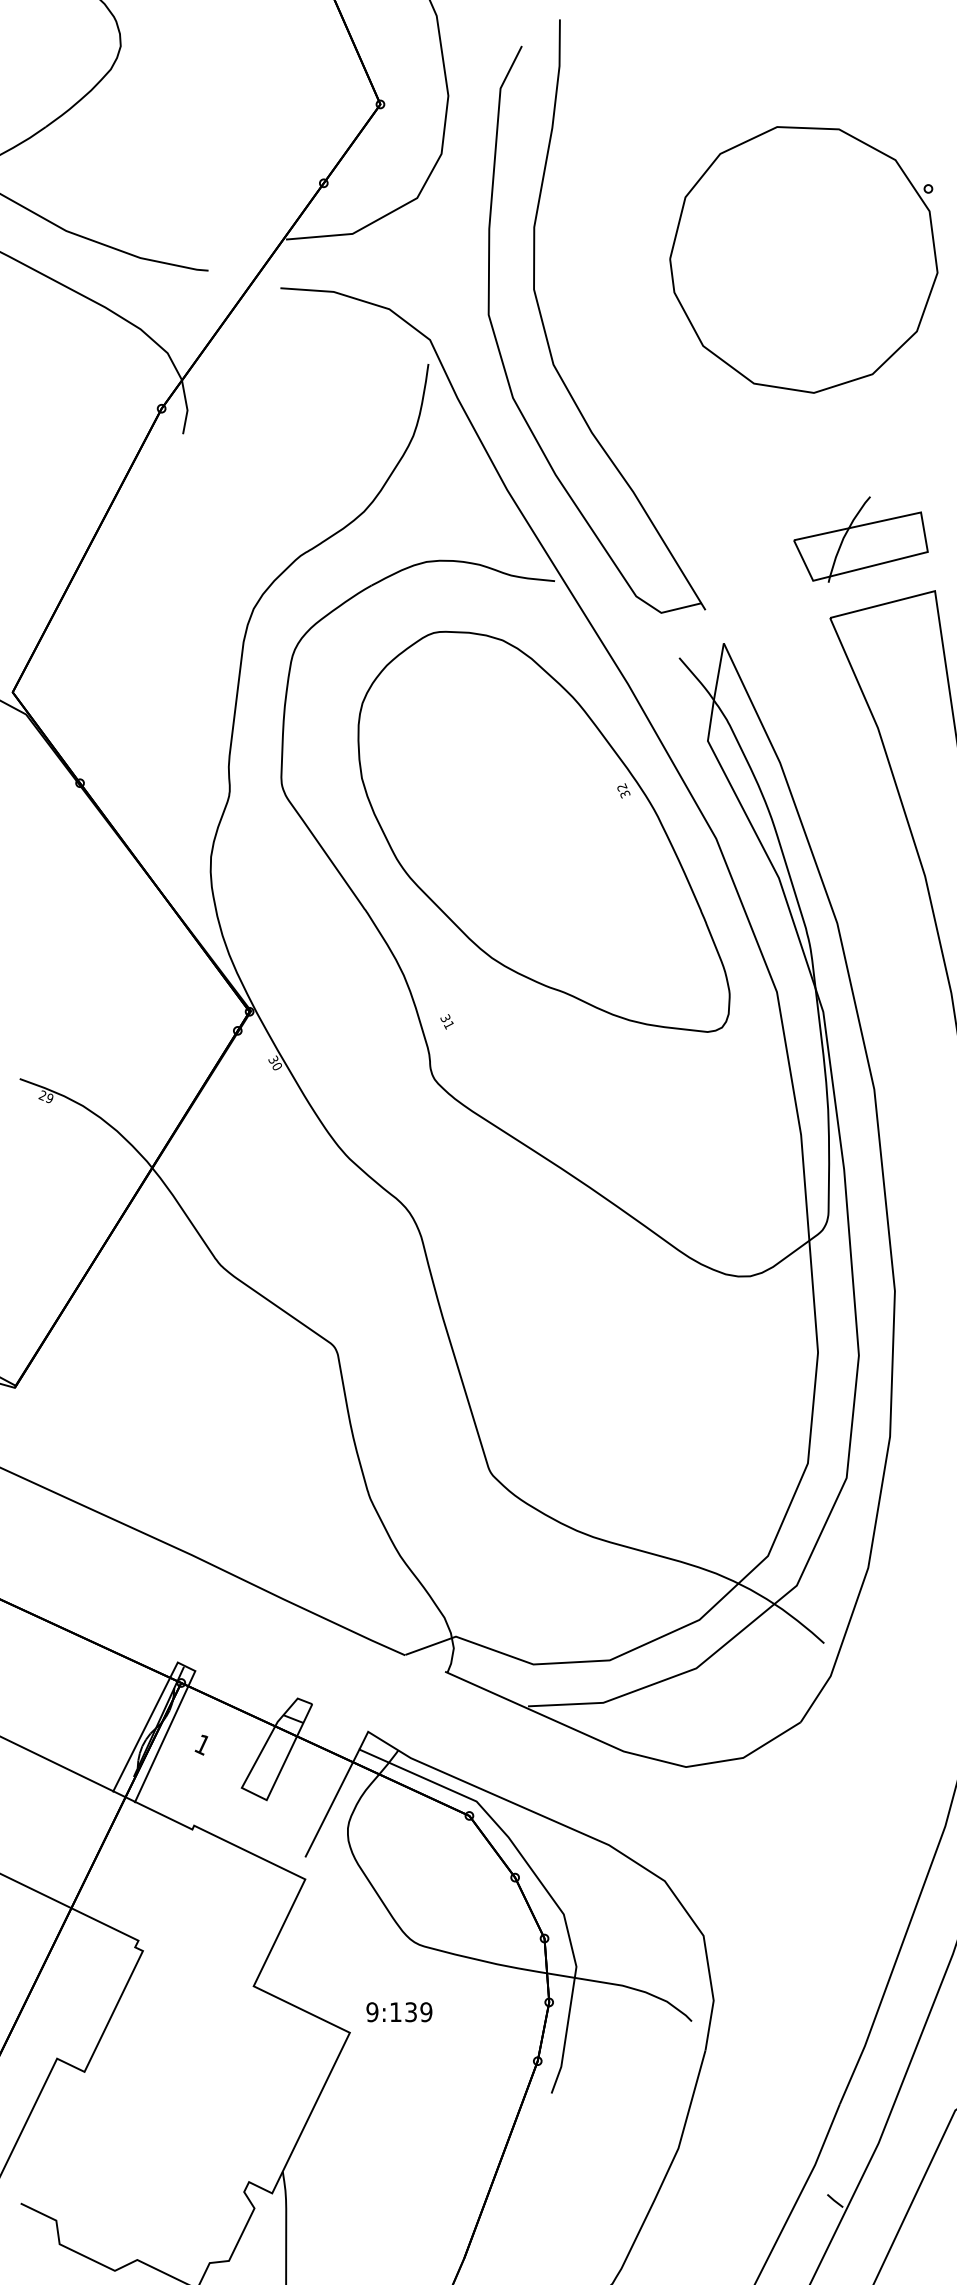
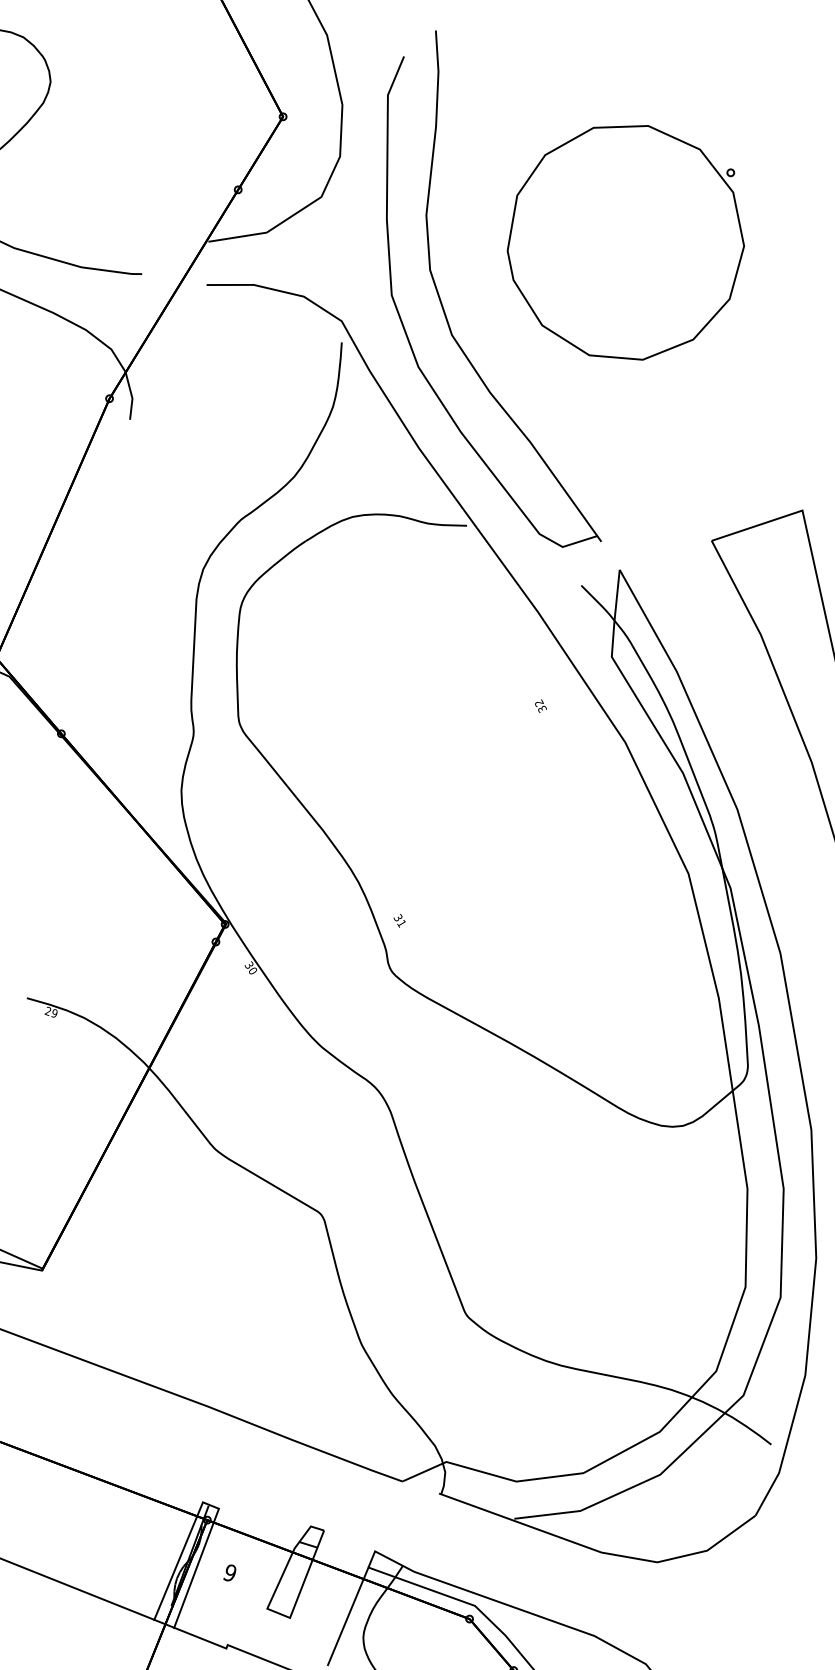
part: (803, 259) -> (625, 242), moved
part: (860, 539) -> (733, 469), removed
part: (543, 831) -> (472, 747), removed
text: (201, 1744) -> (229, 1573), 1 -> 9

